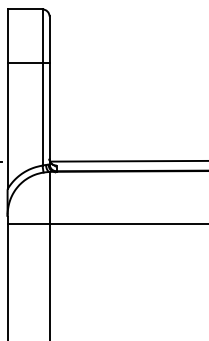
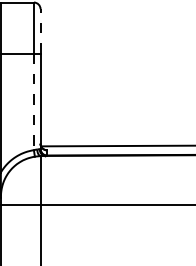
line: (49, 39) -> (40, 30), solid -> dashed
line: (42, 115) -> (33, 102), solid -> dashed

